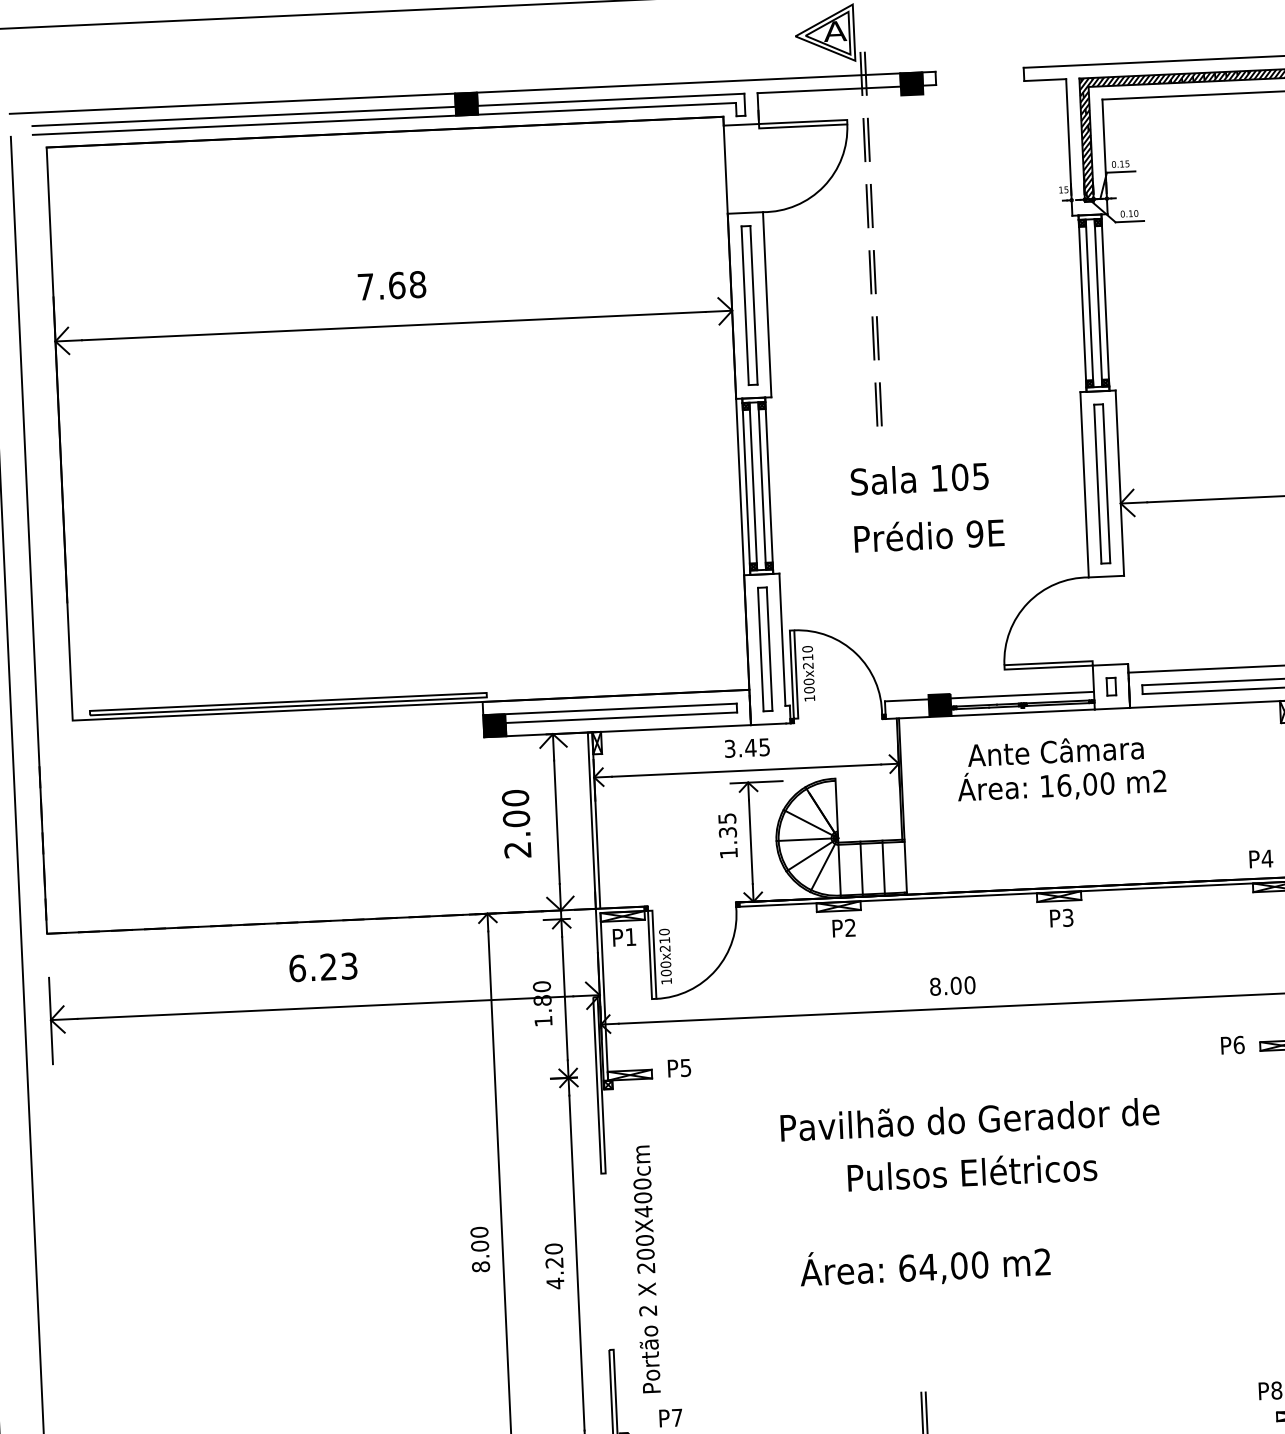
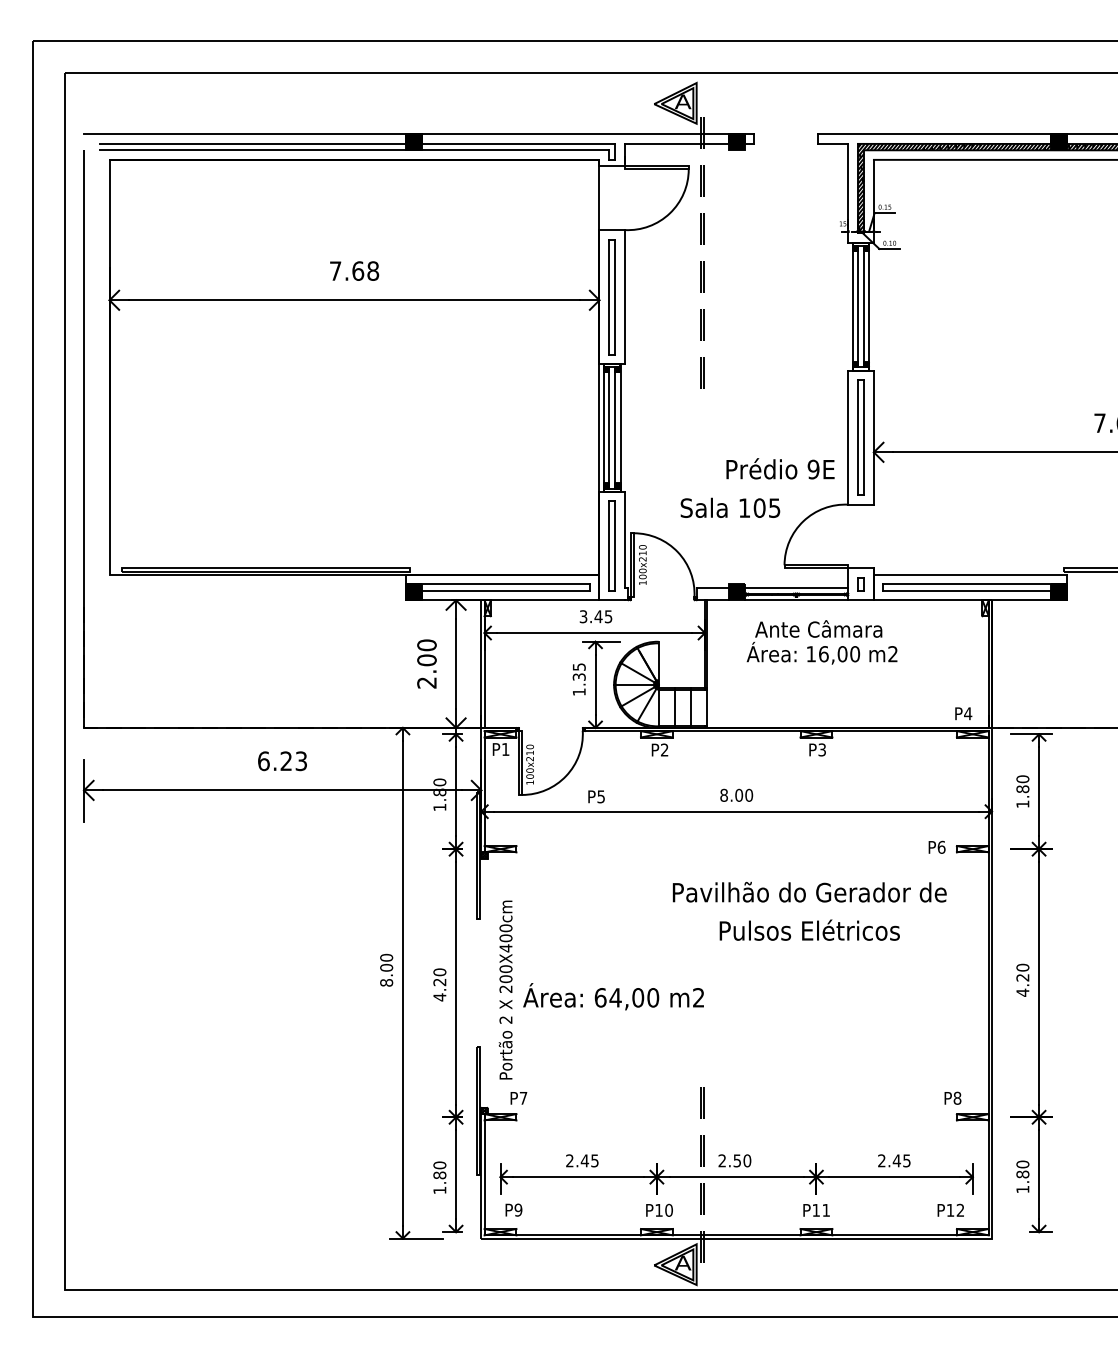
text: (919, 478) -> (730, 507), moved
text: (929, 534) -> (780, 468), moved
text: (679, 1067) -> (596, 796), moved
text: (970, 1144) -> (809, 910), moved
text: (925, 1265) -> (613, 996), moved

